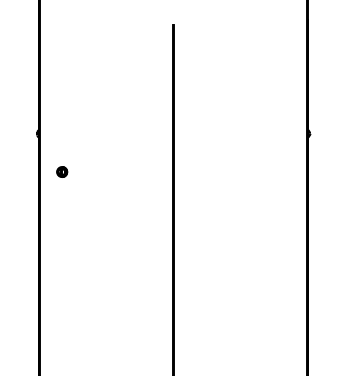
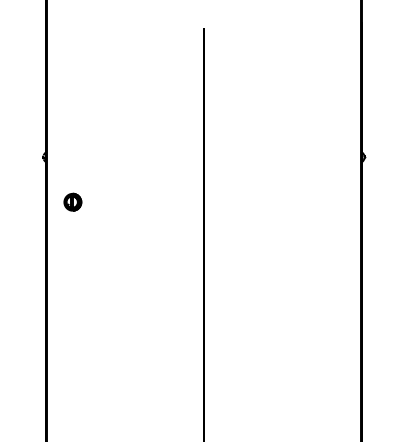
part: (62, 171) -> (73, 201), size x1.43

